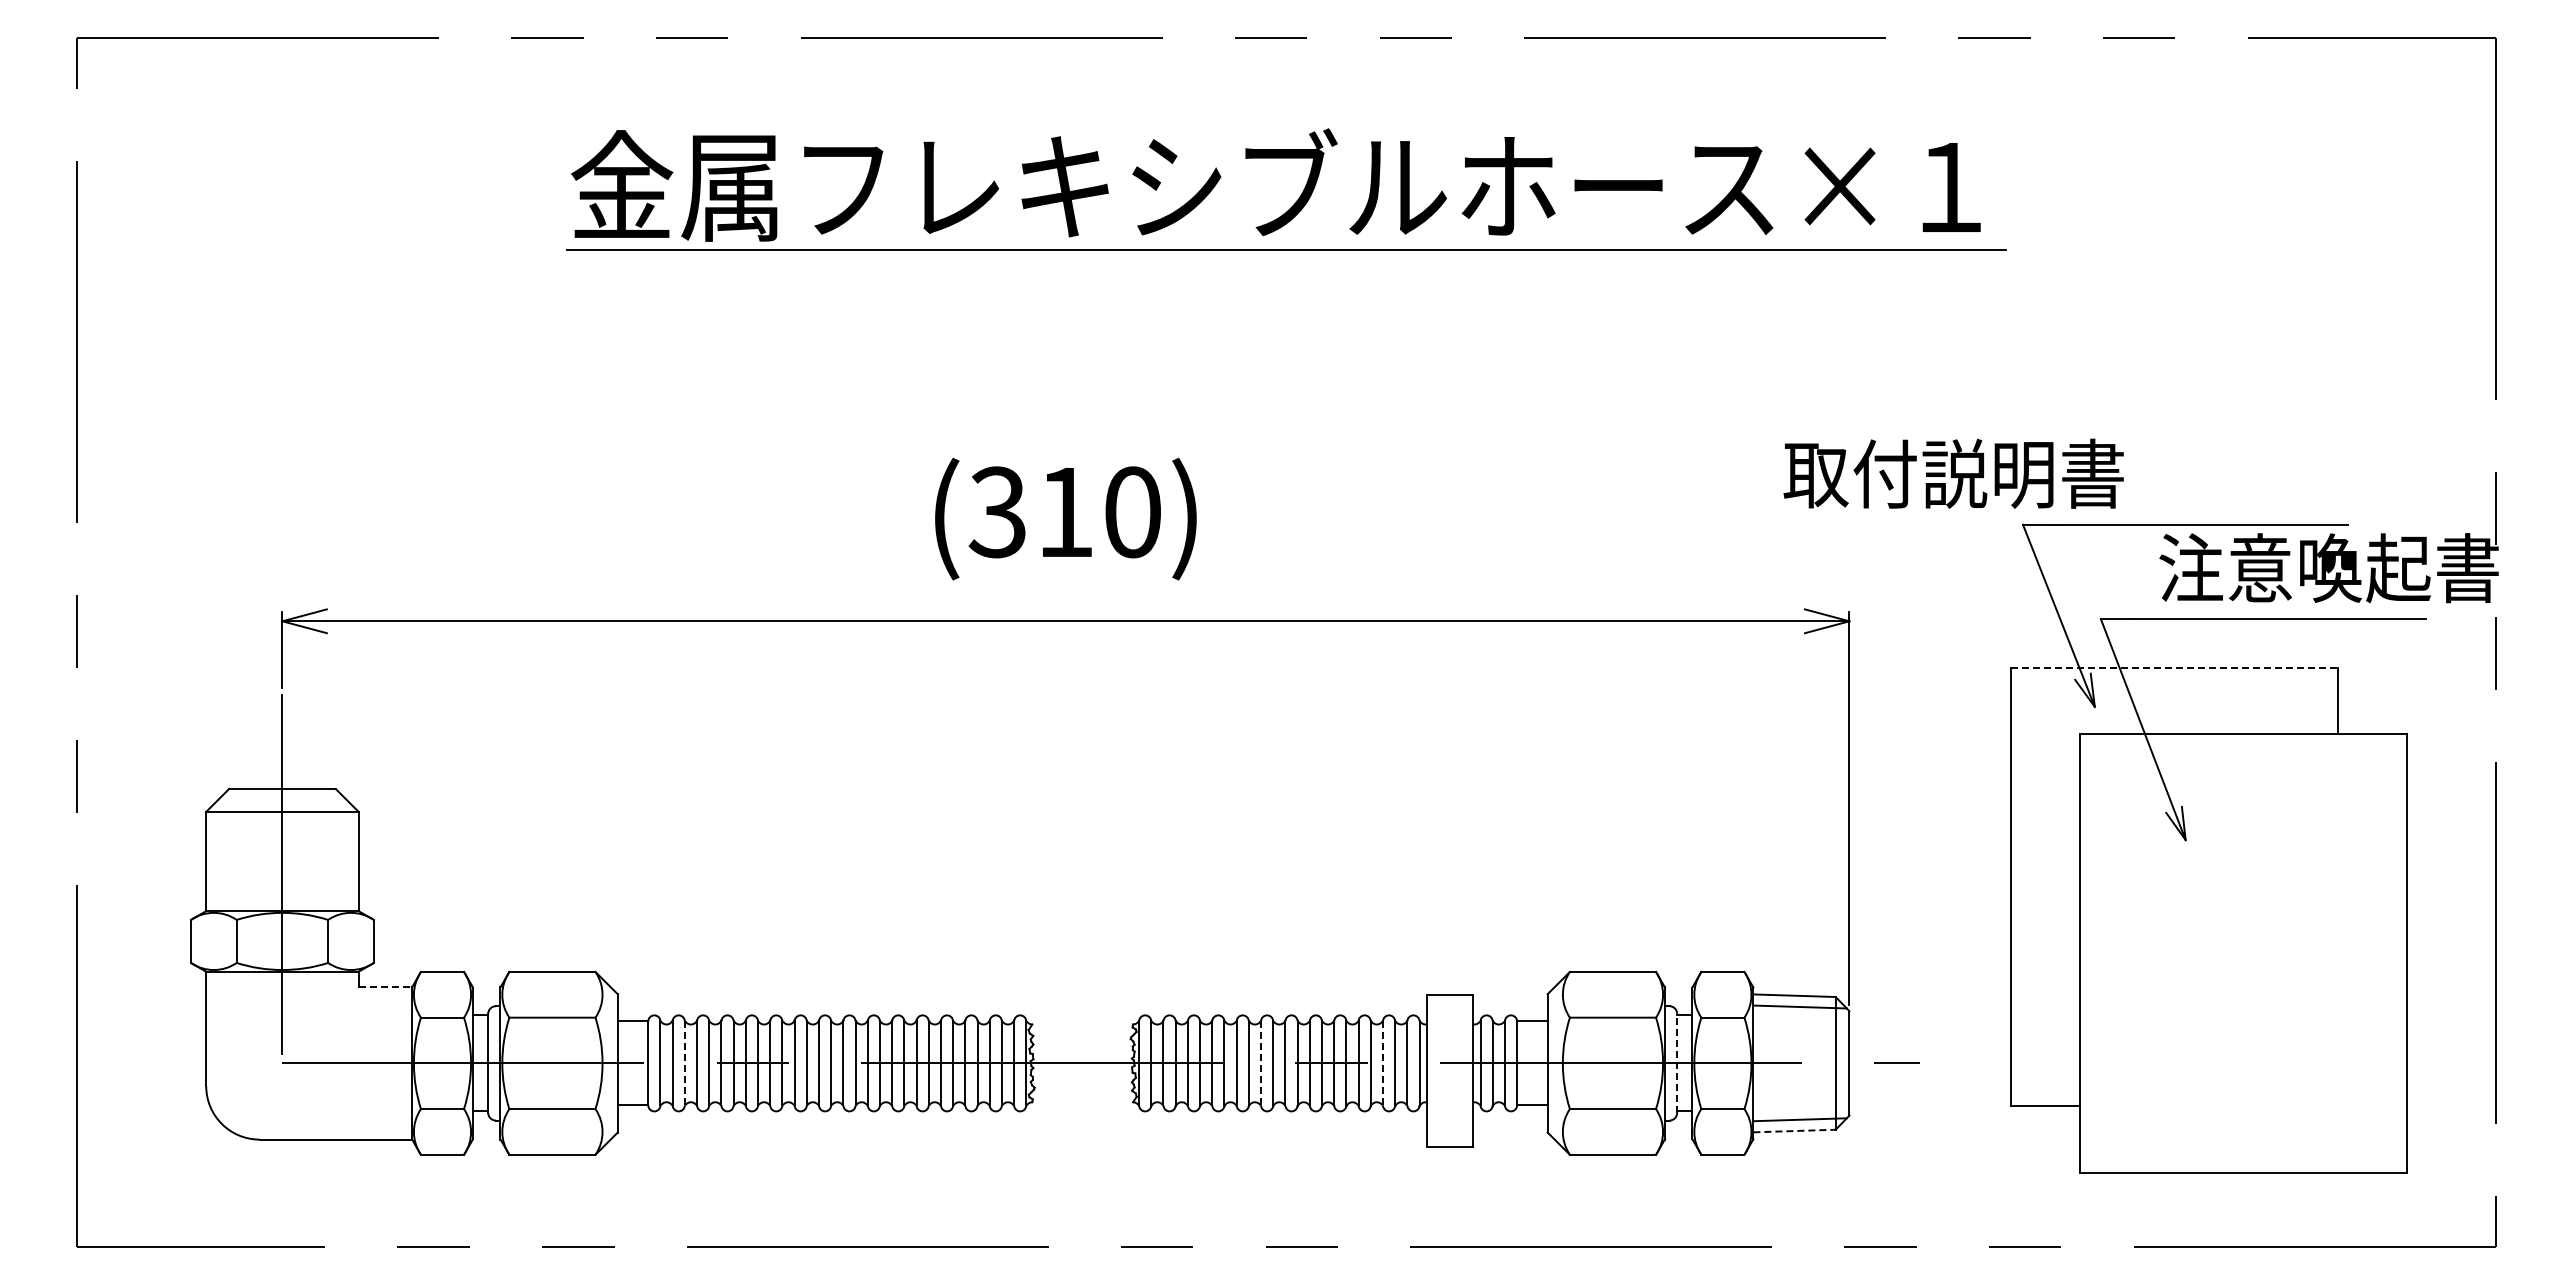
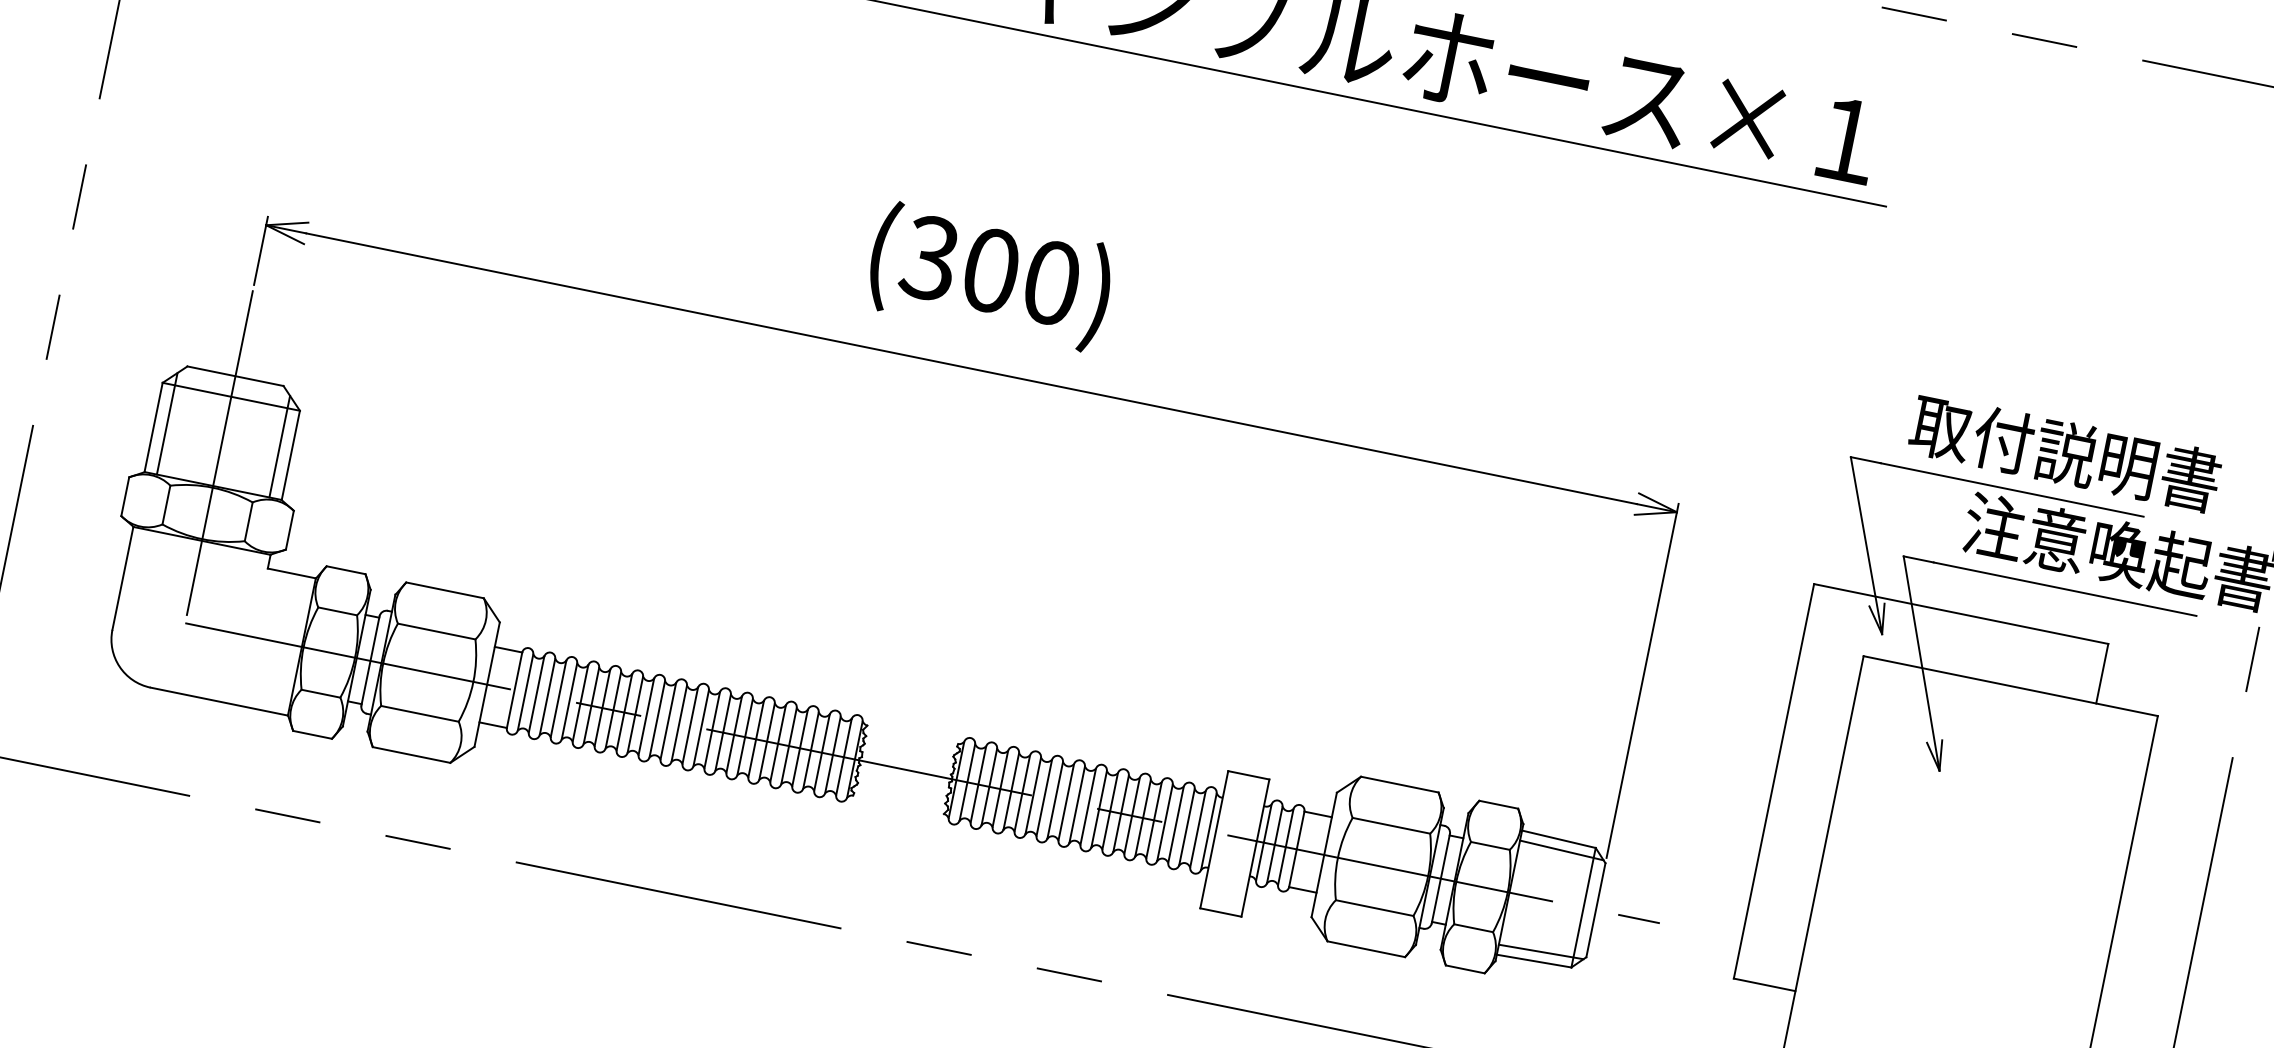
text: (1953, 473) -> (2065, 452), moved
text: (1065, 512) -> (991, 270), (310) -> (300)
line: (2175, 668) -> (1961, 614), dashed -> solid
line: (219, 854) -> (166, 423), added
line: (344, 854) -> (279, 446), added
line: (385, 987) -> (291, 573), dashed -> solid
line: (684, 1063) -> (547, 696), dashed -> solid
line: (1261, 1063) -> (1066, 802), dashed -> solid
line: (1382, 1063) -> (1175, 824), dashed -> solid
line: (1677, 1063) -> (1441, 878), dashed -> solid
line: (1795, 1131) -> (1534, 961), dashed -> solid

